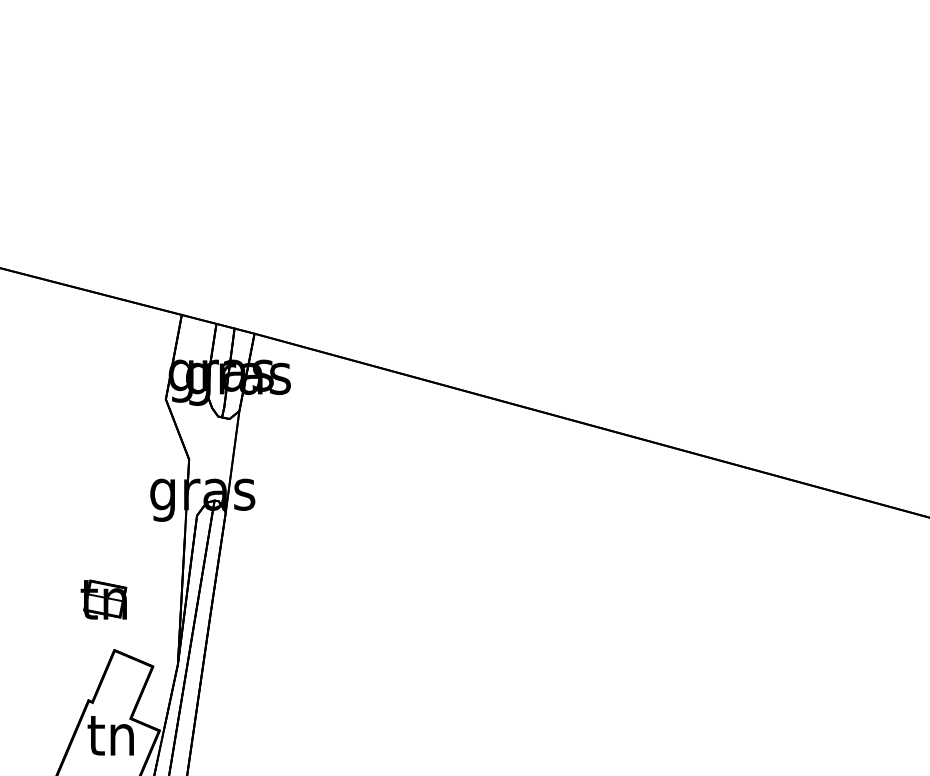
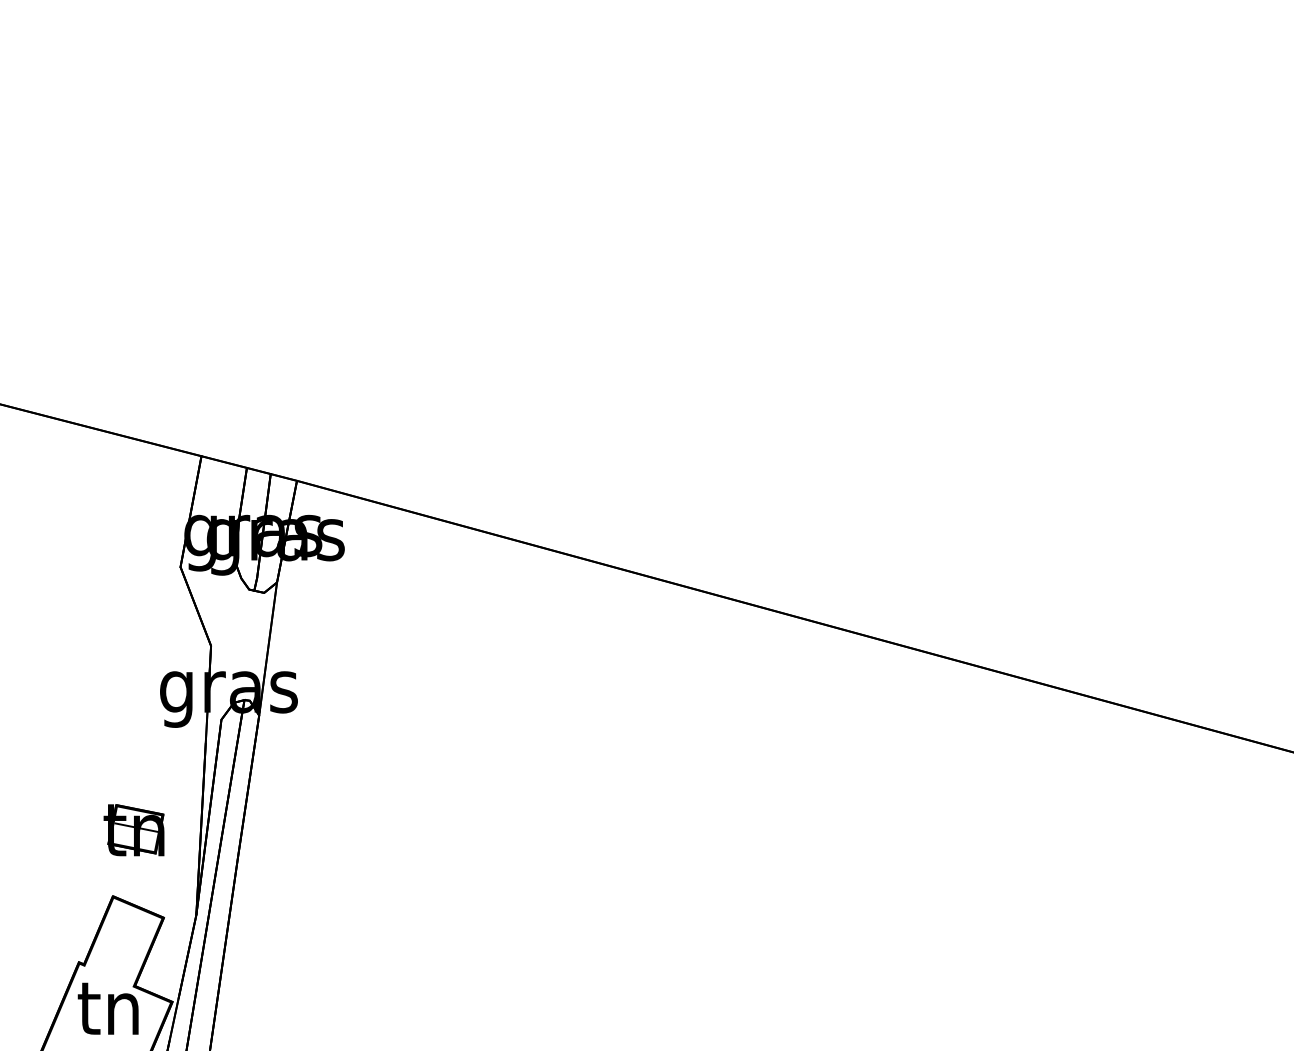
part: (103, 600) -> (133, 830), moved

